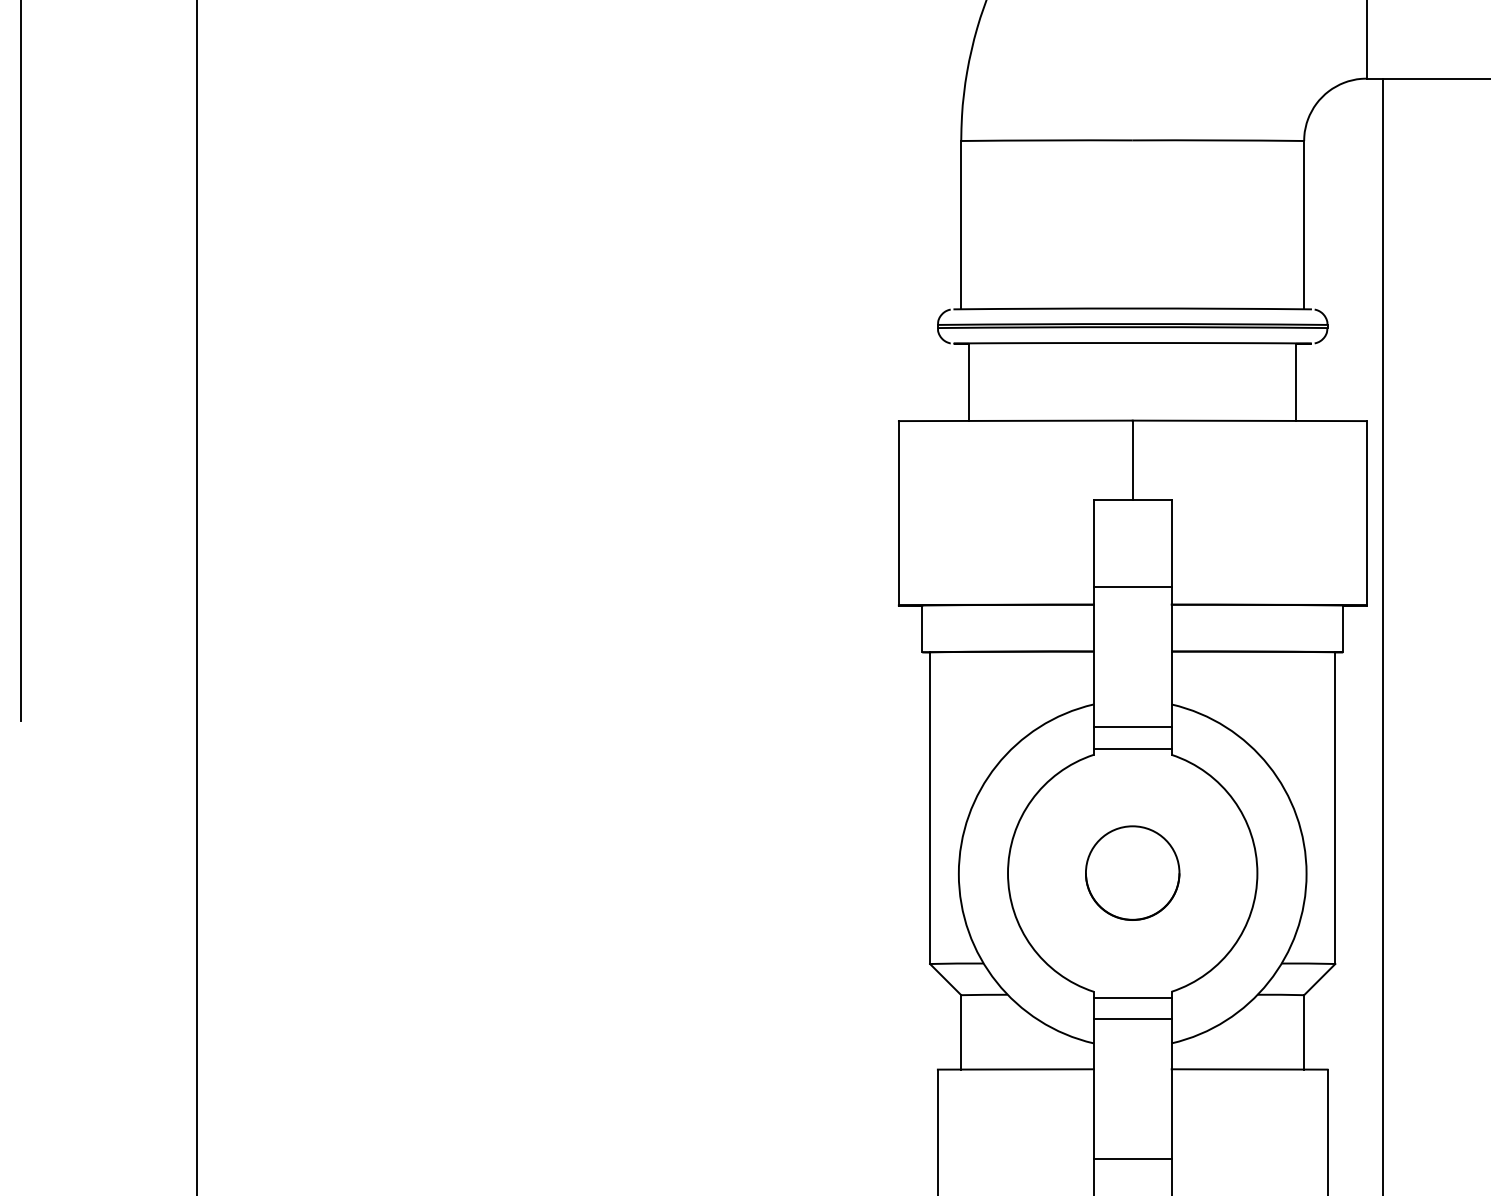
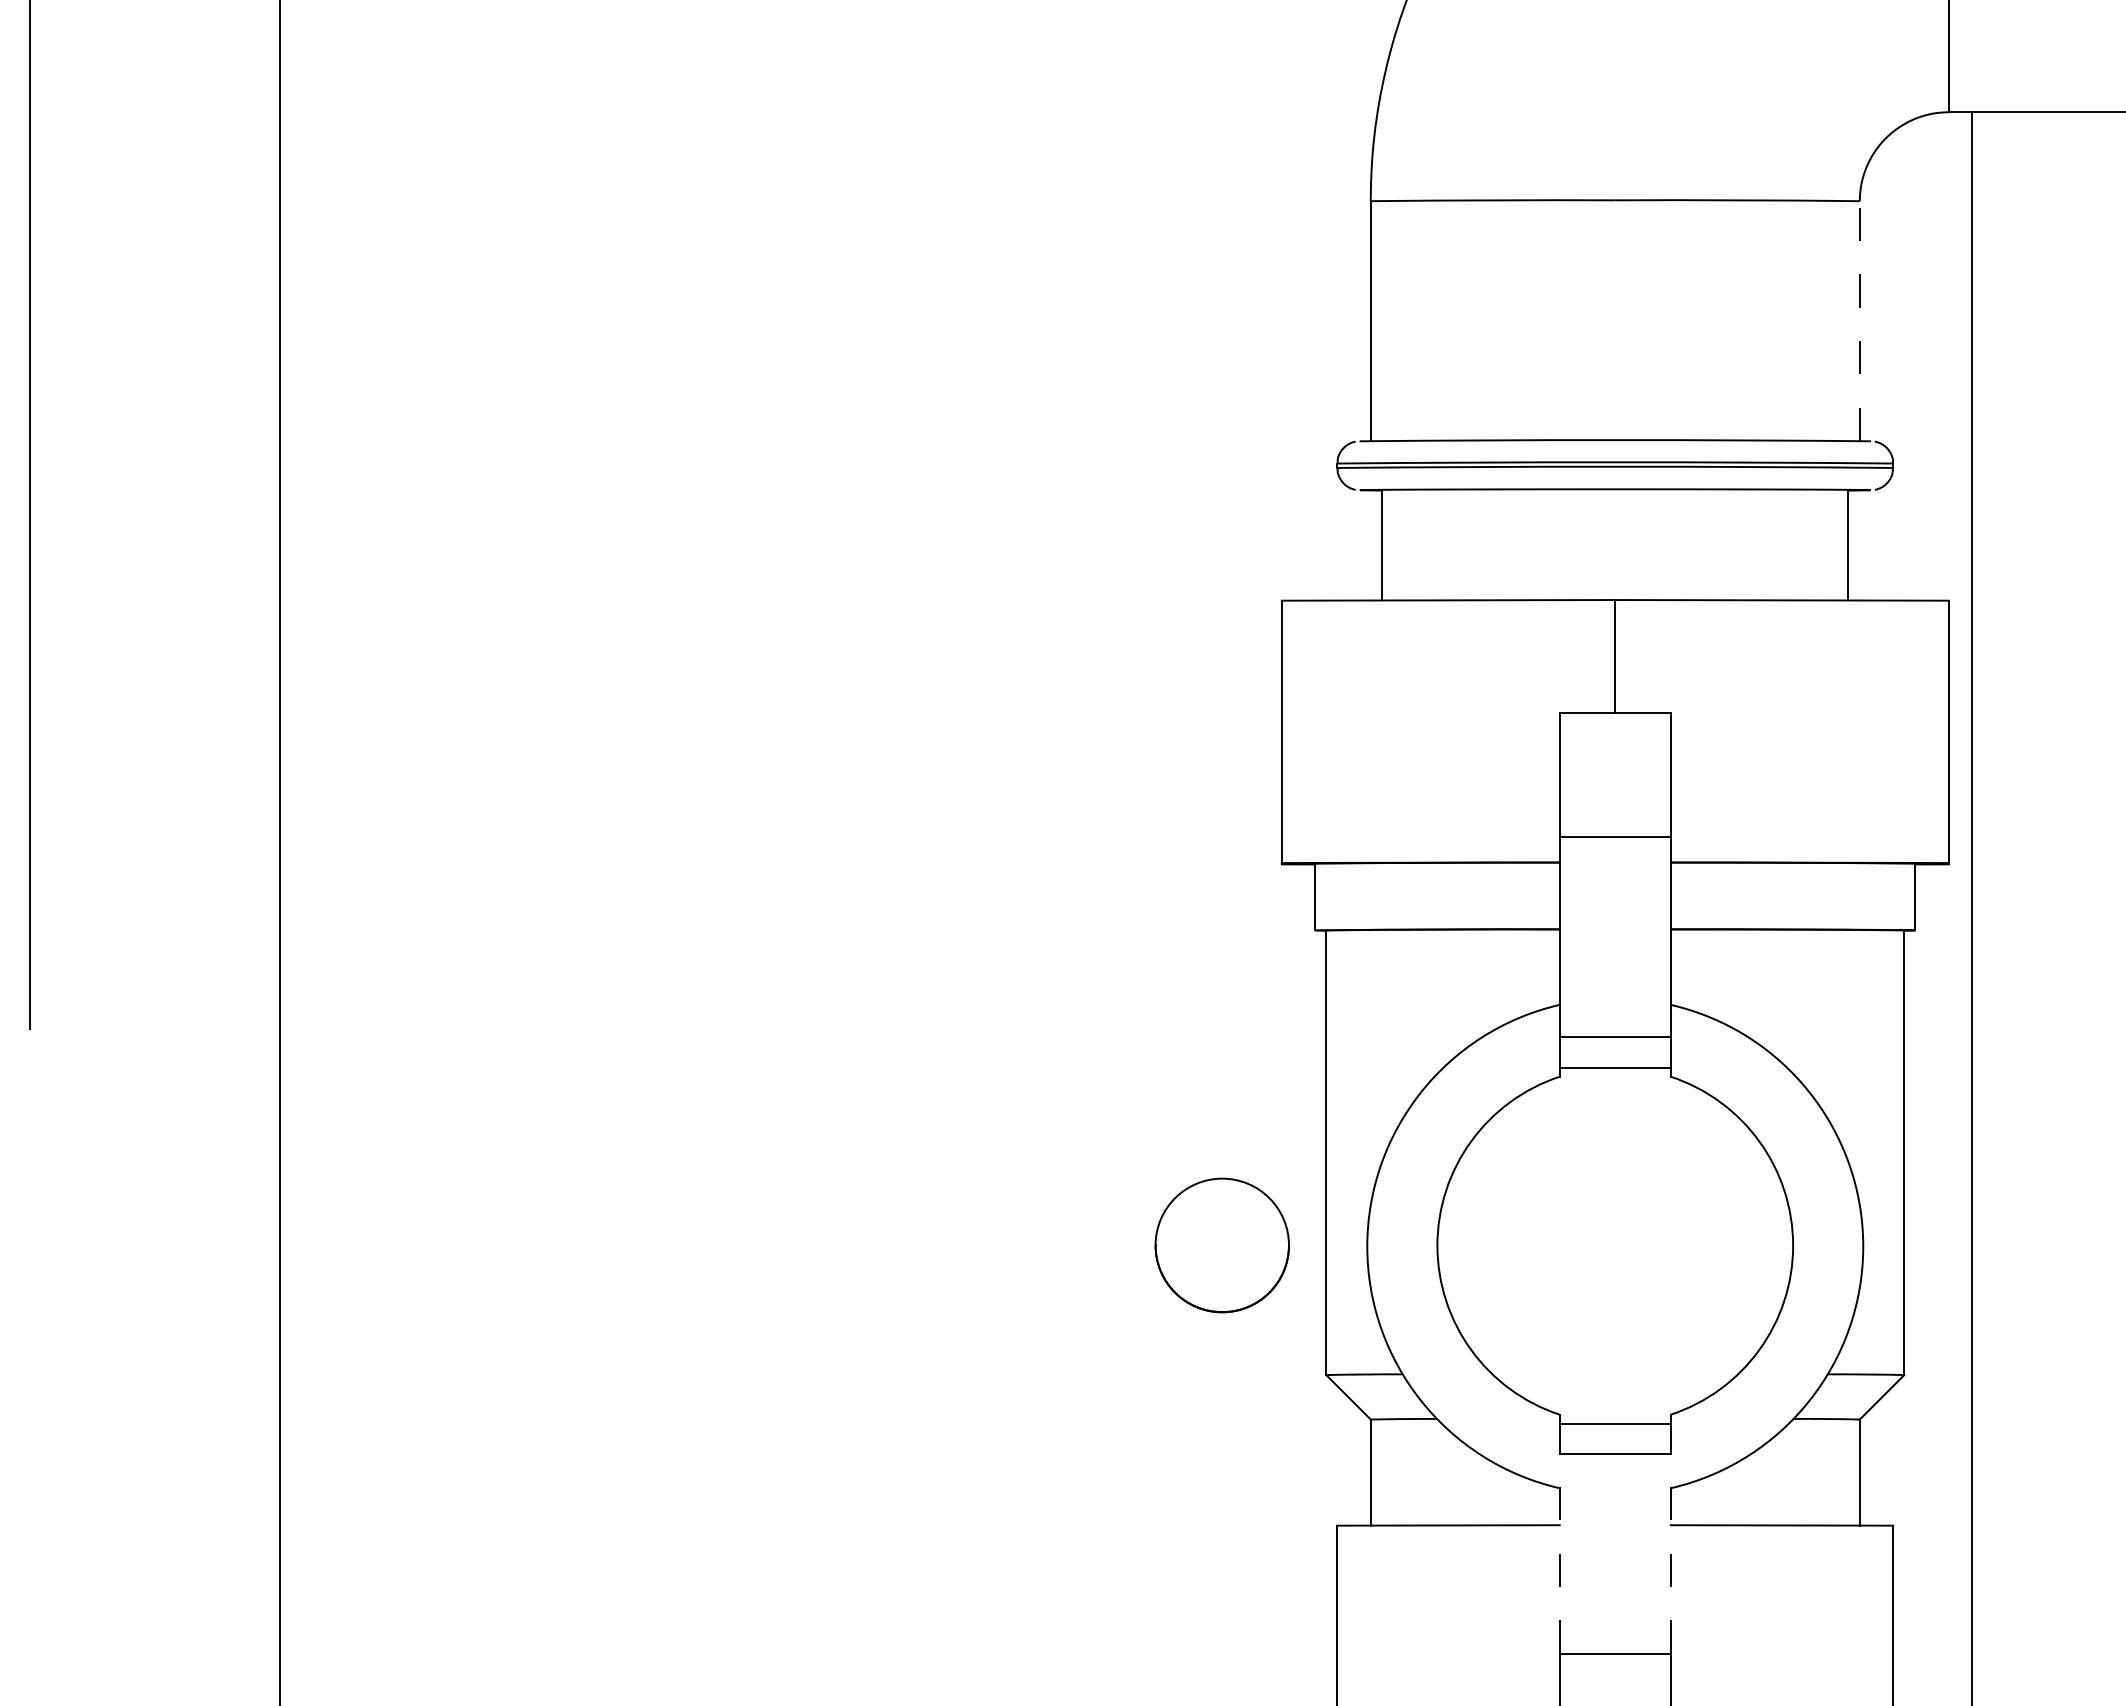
line: (1303, 225) -> (1859, 321), solid -> dashed
part: (1132, 873) -> (1221, 1245), moved
line: (1093, 1089) -> (1559, 1553), solid -> dashed
line: (1171, 1089) -> (1670, 1553), solid -> dashed

